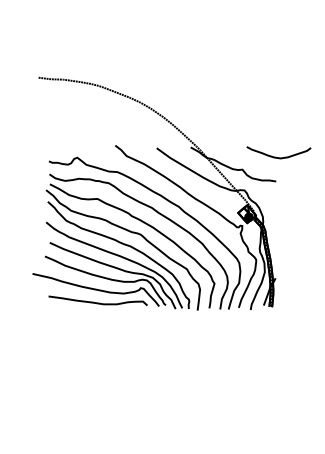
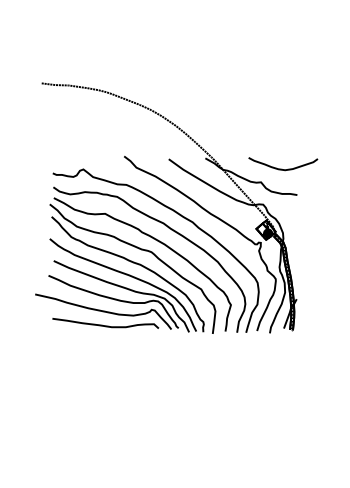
curve: (277, 156) -> (281, 168), moved

